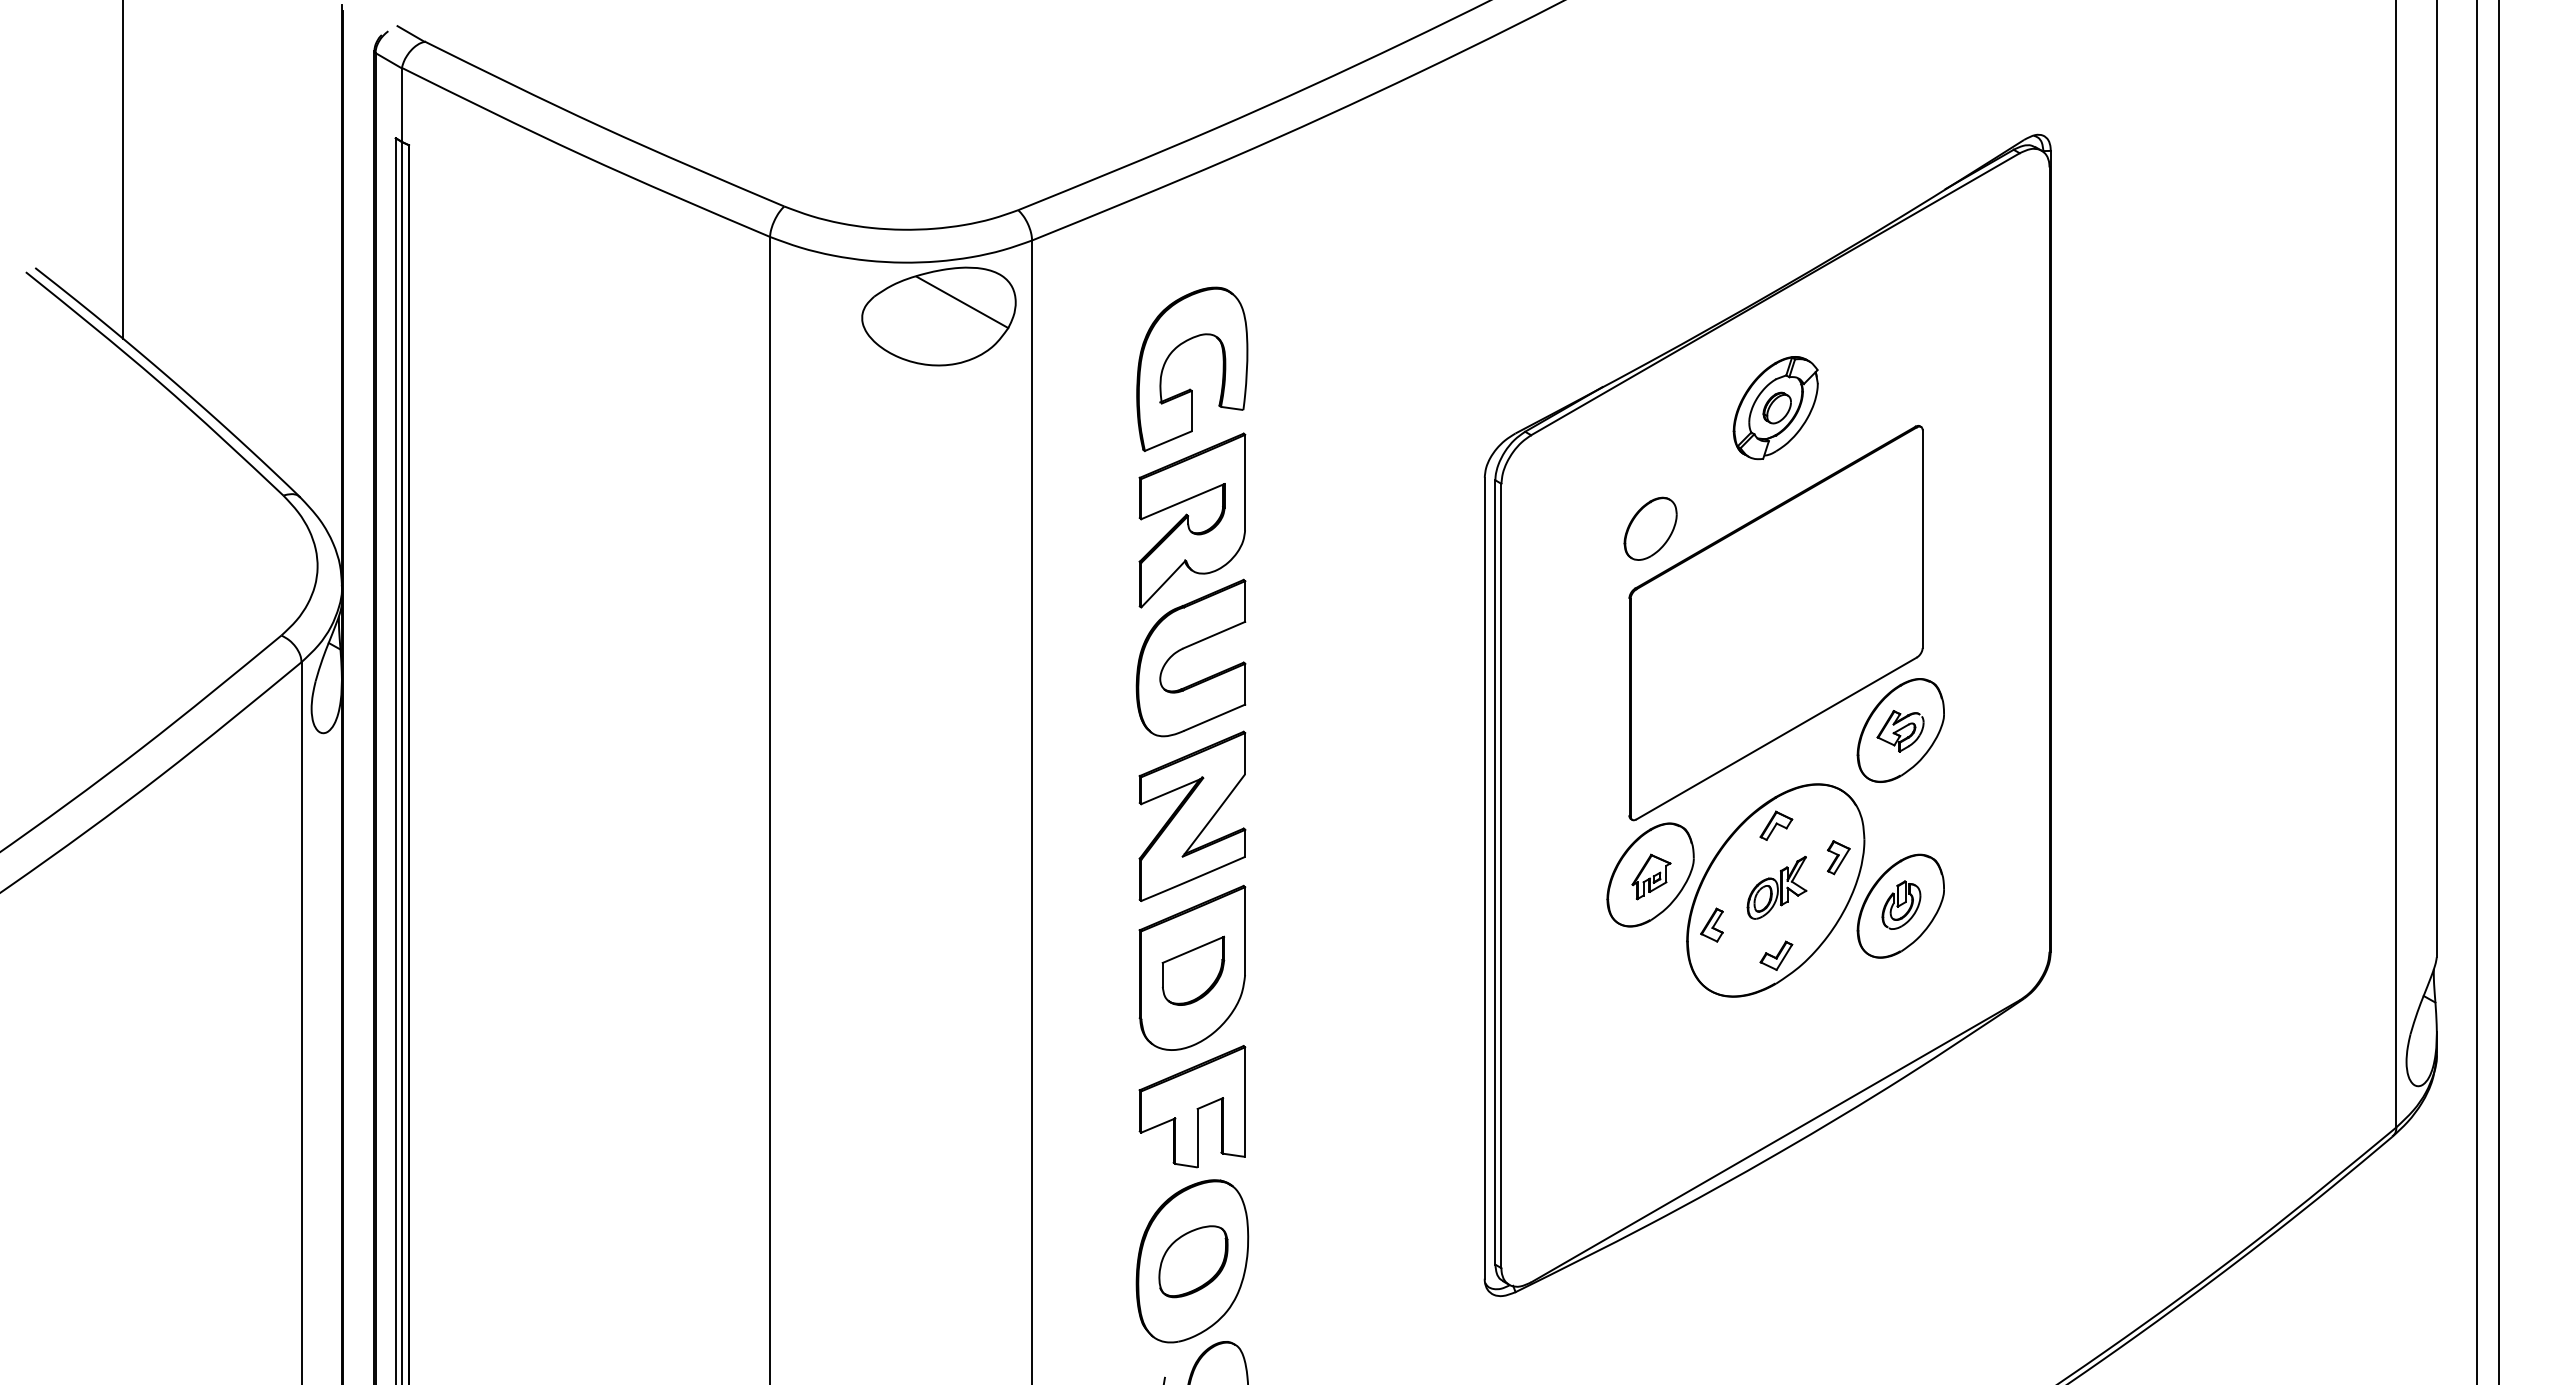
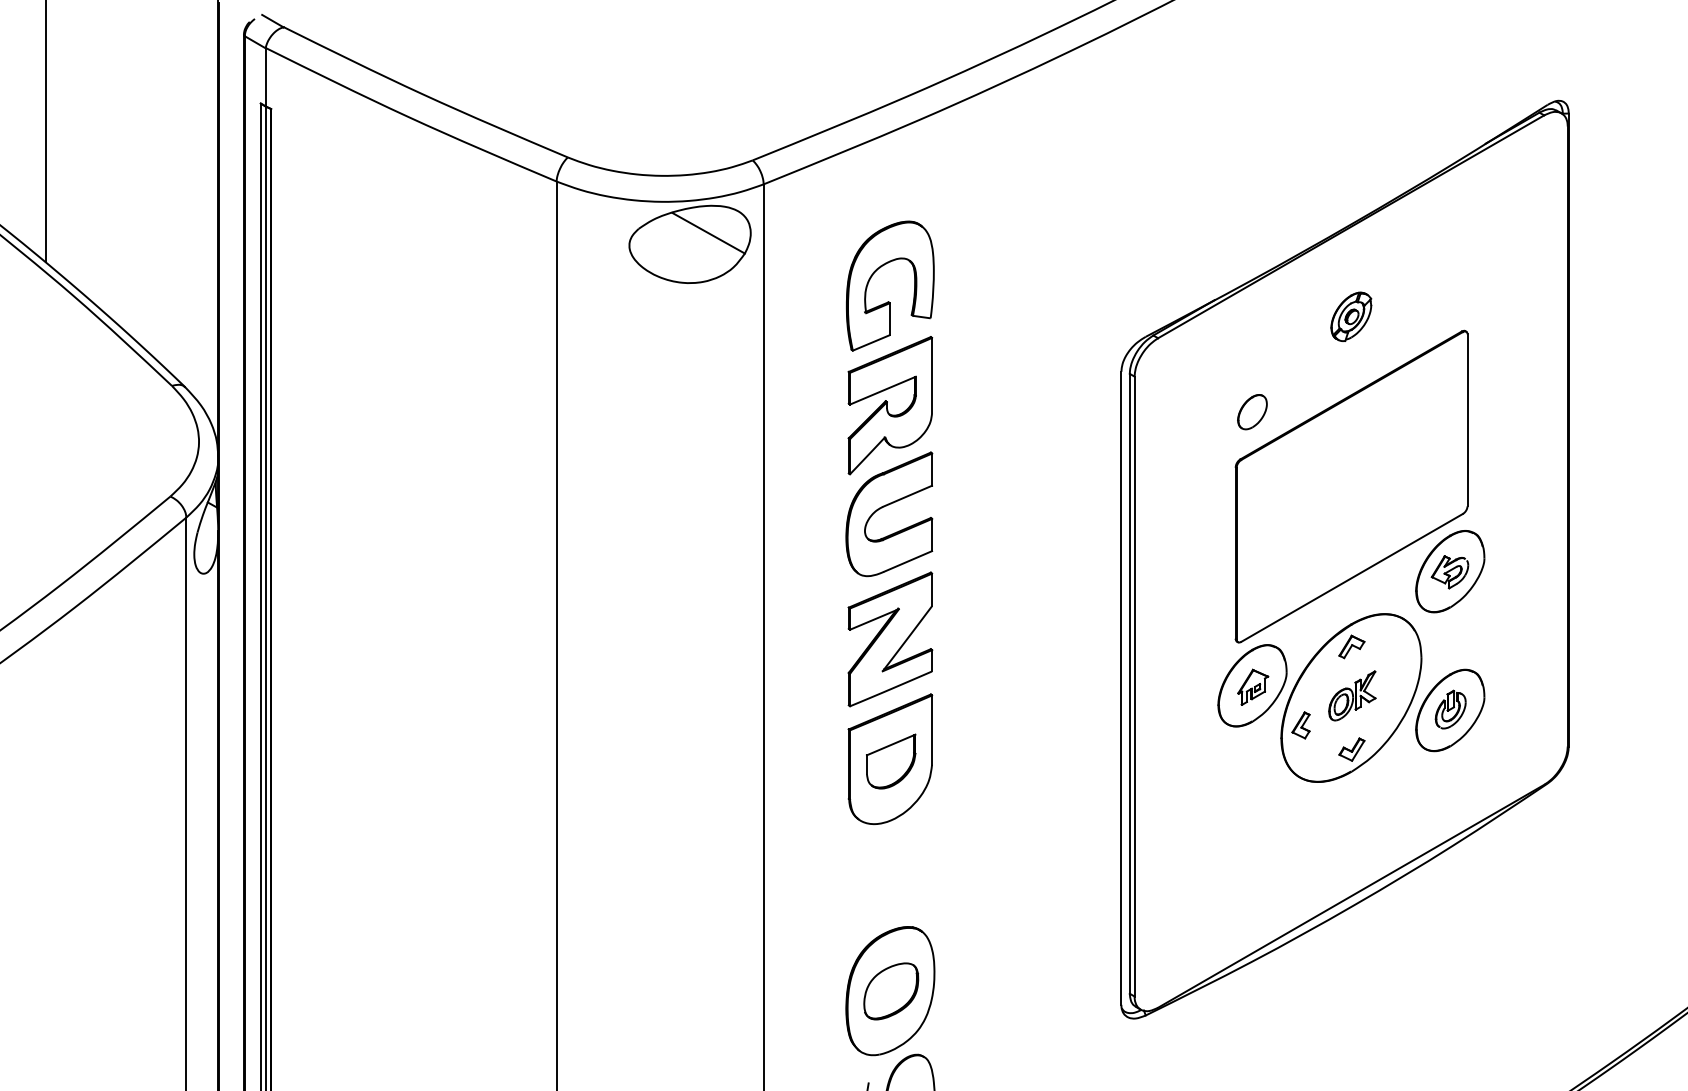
part: (1775, 408) -> (1351, 317), size x0.6
part: (1650, 528) -> (1252, 411), size x0.7
part: (1838, 857) -> (1400, 671), removed
part: (1192, 1106) -> (890, 868), removed

